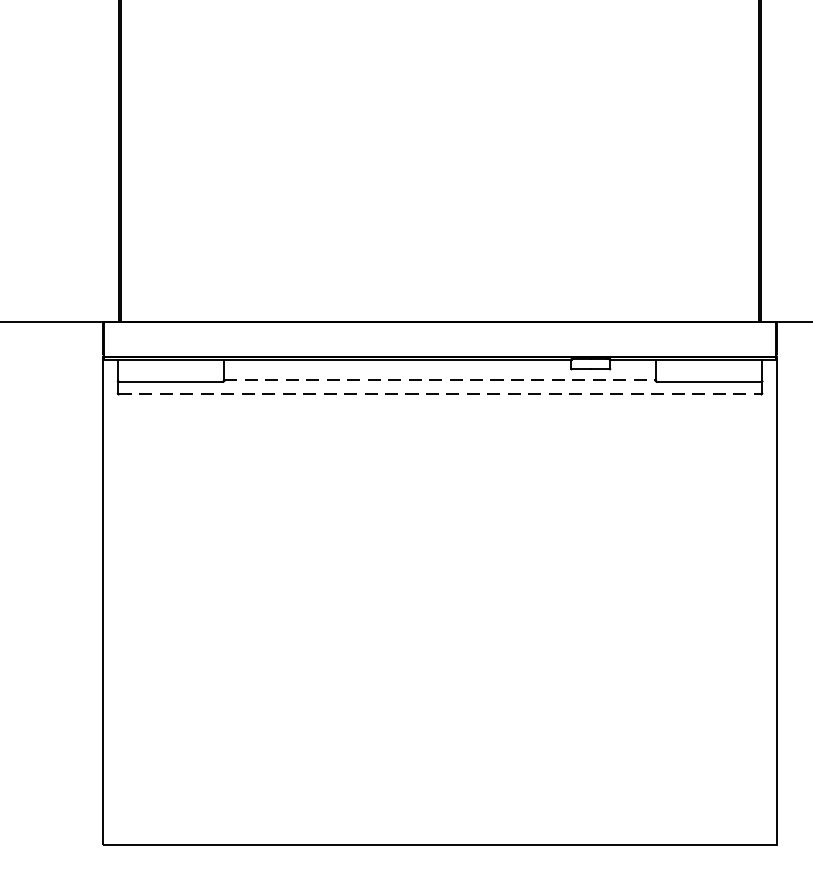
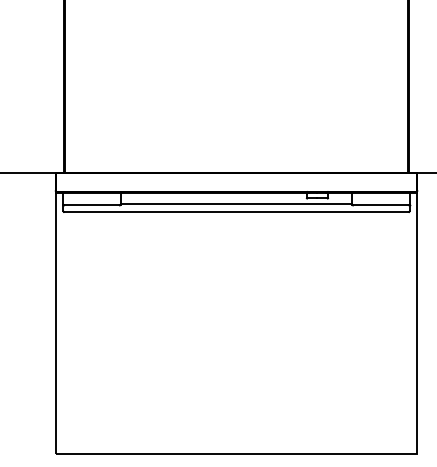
line: (440, 380) -> (236, 204), dashed -> solid
line: (440, 393) -> (236, 211), dashed -> solid

